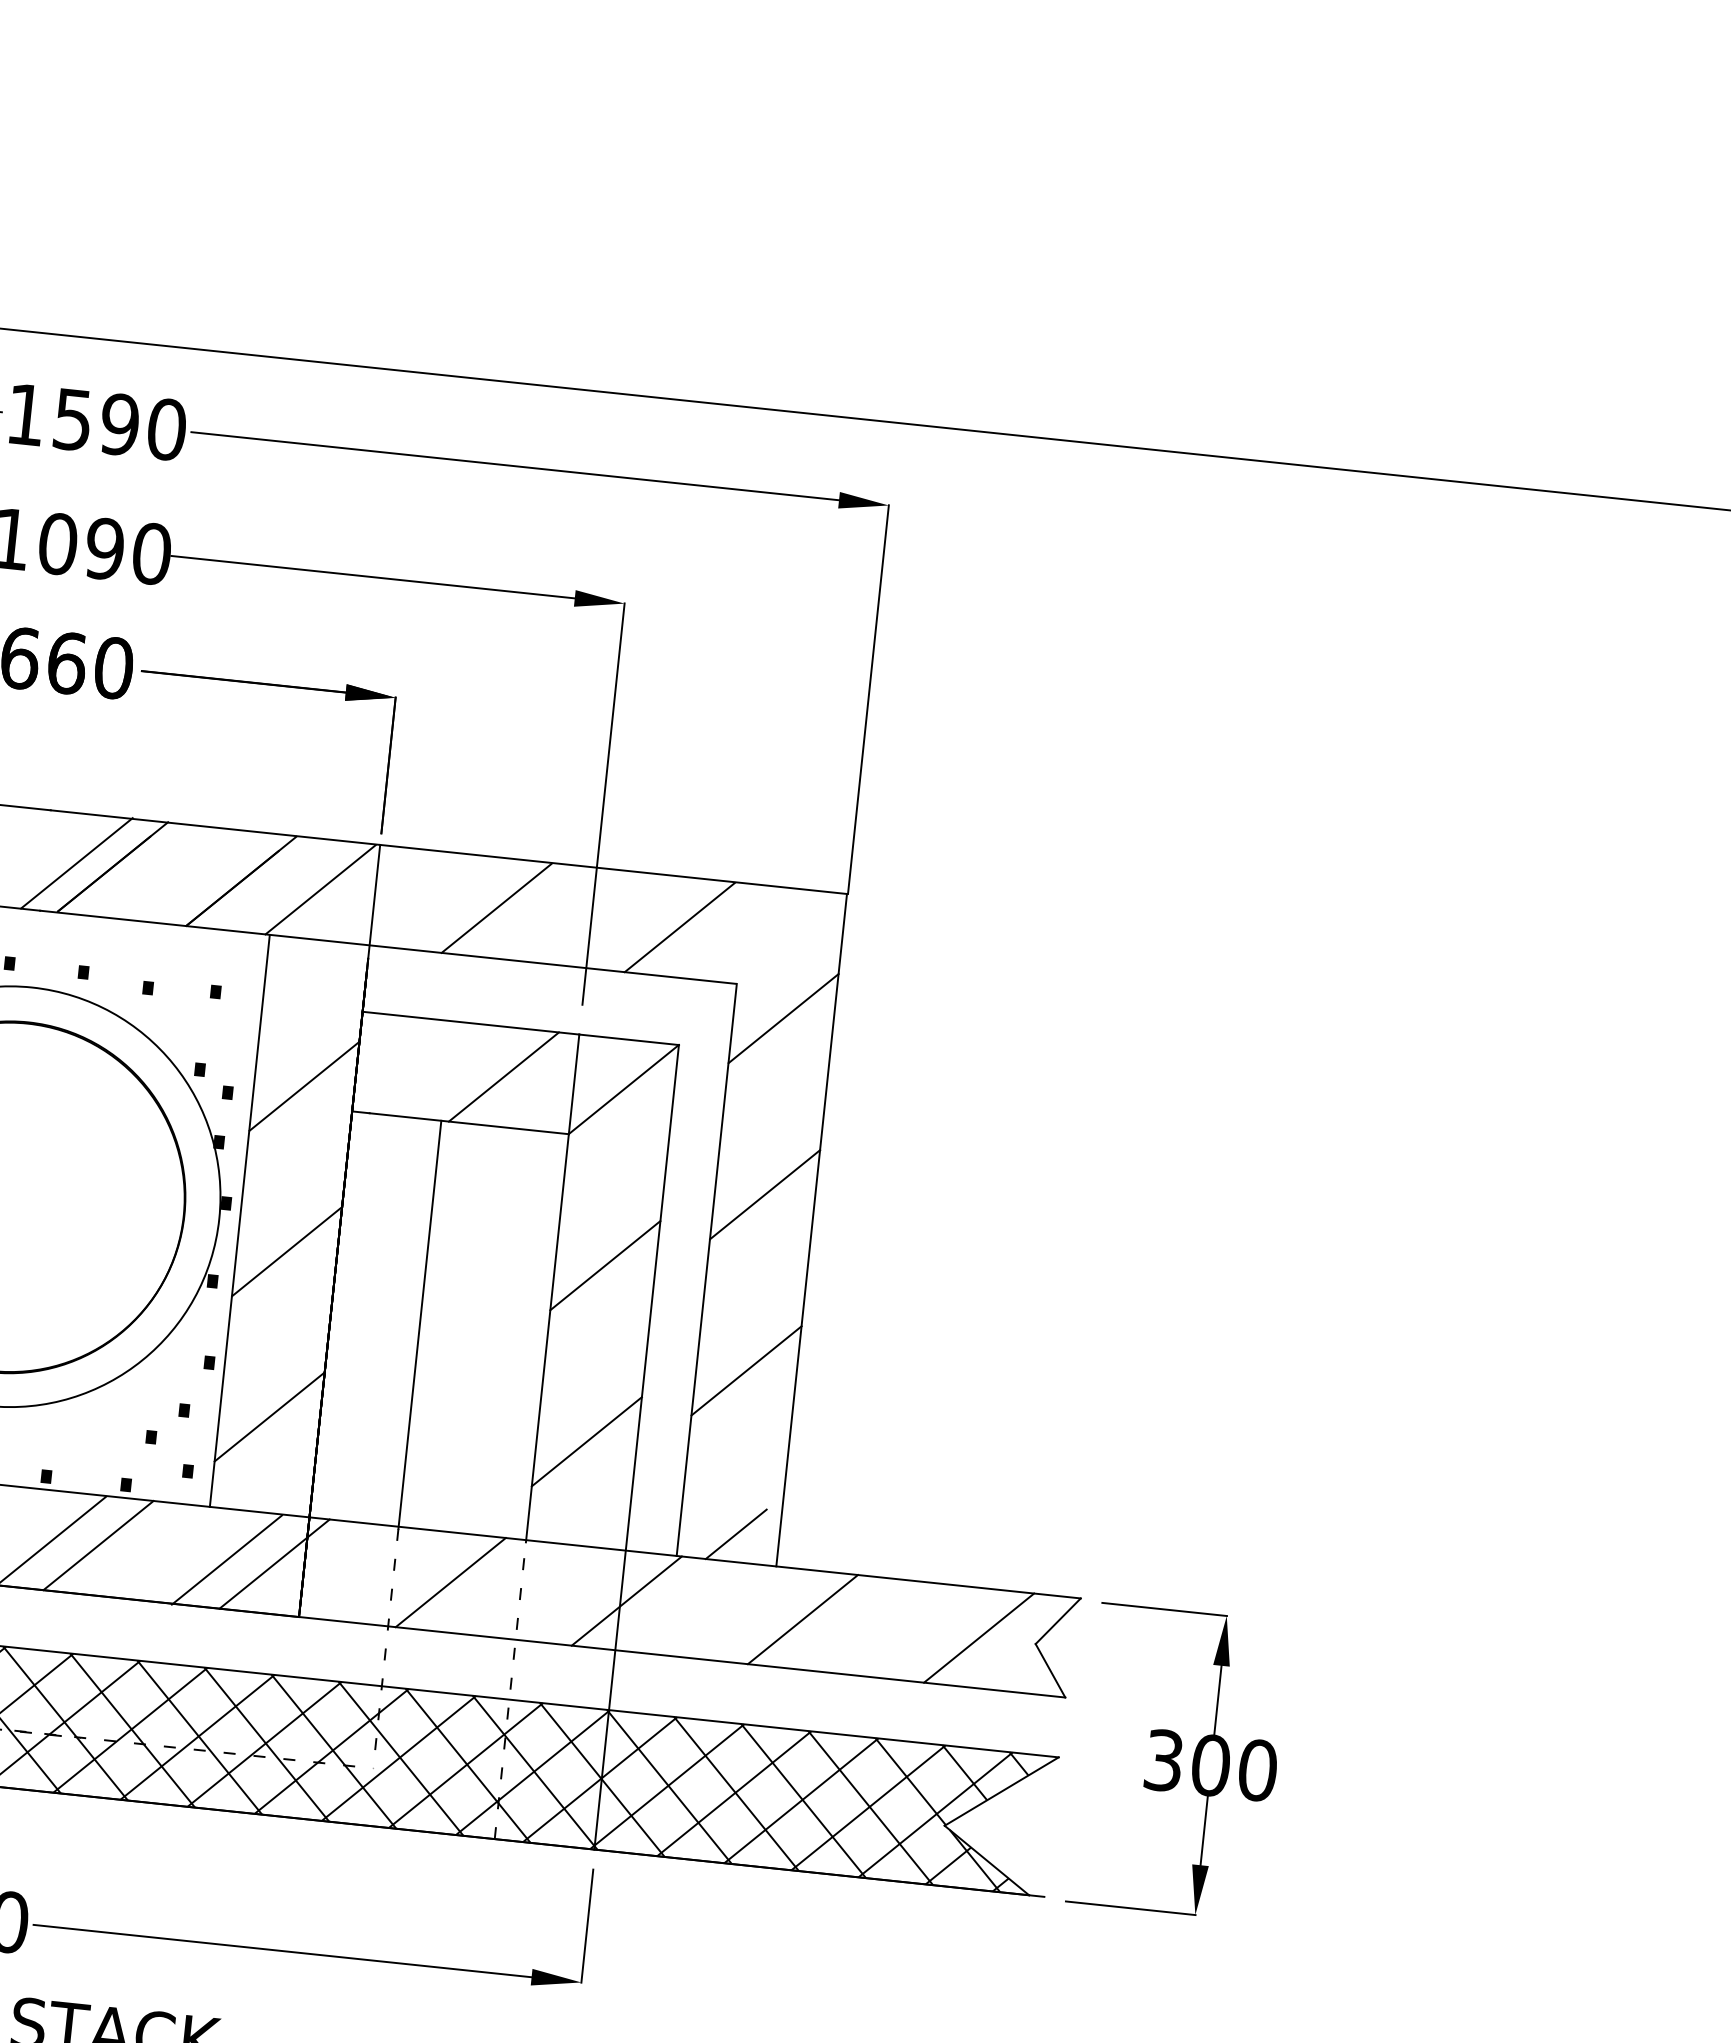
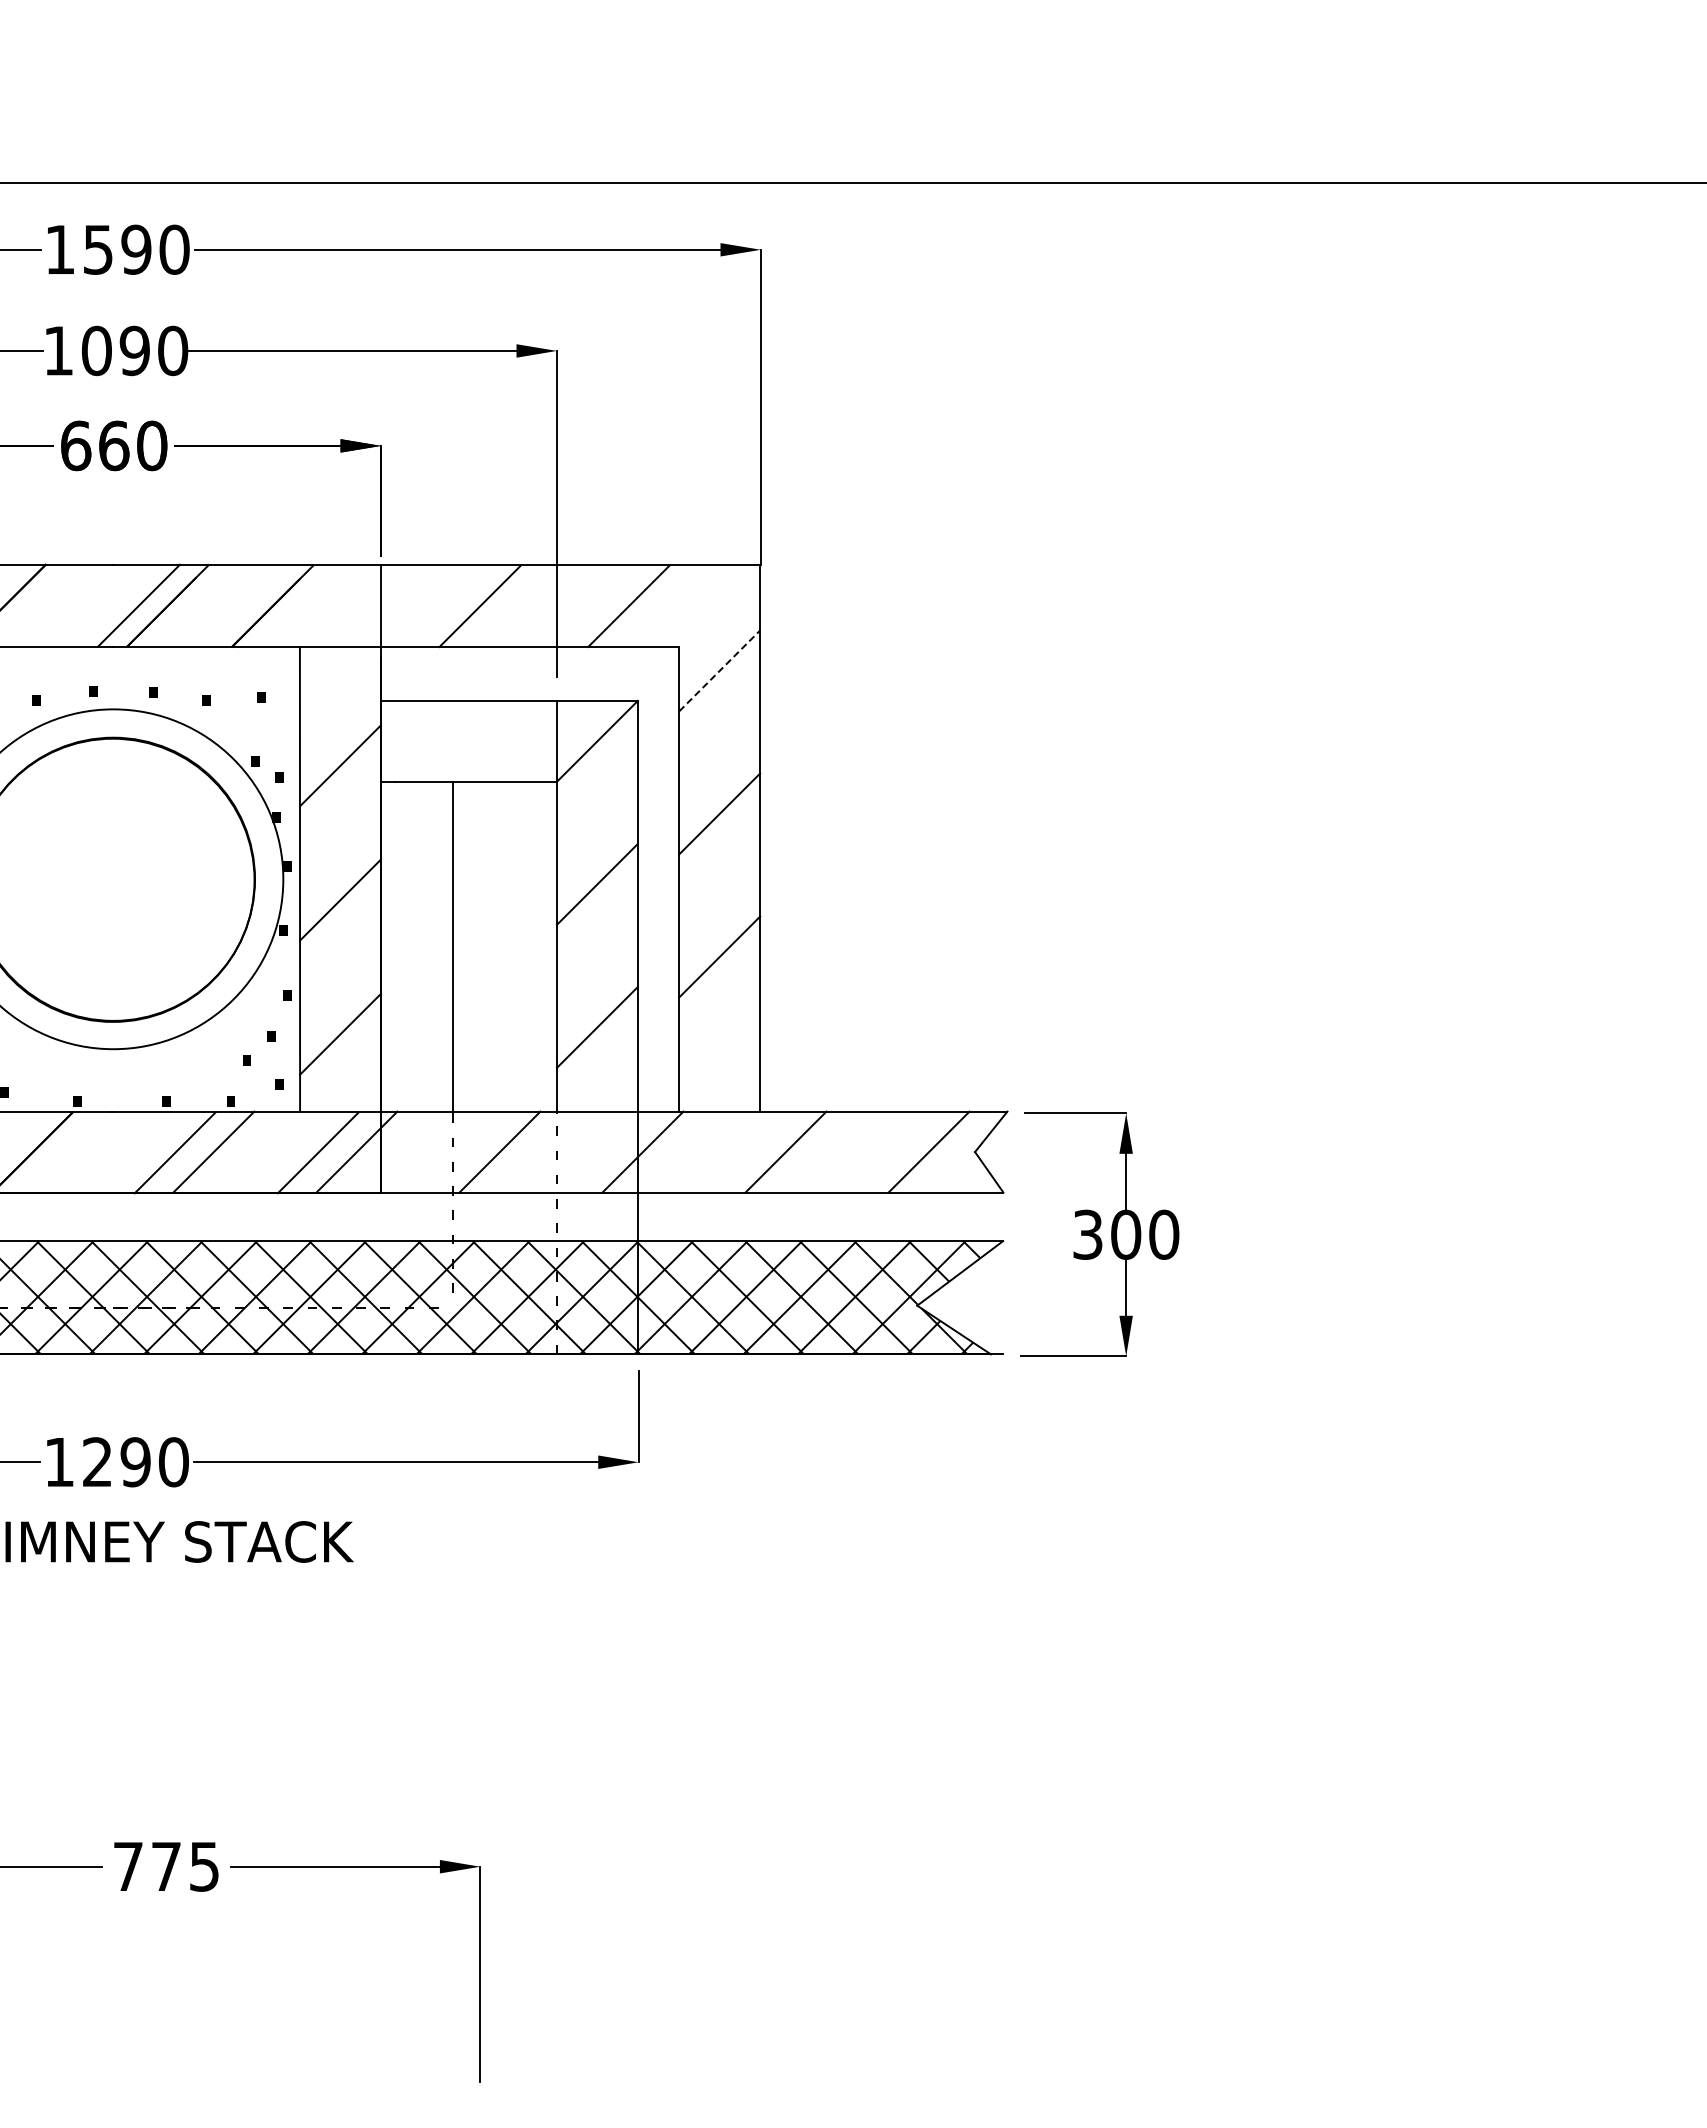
line: (320, 889) -> (336, 606), removed
line: (784, 1018) -> (720, 670), solid -> dashed
line: (503, 1075) -> (499, 740), removed
line: (735, 1533) -> (724, 1088), removed

